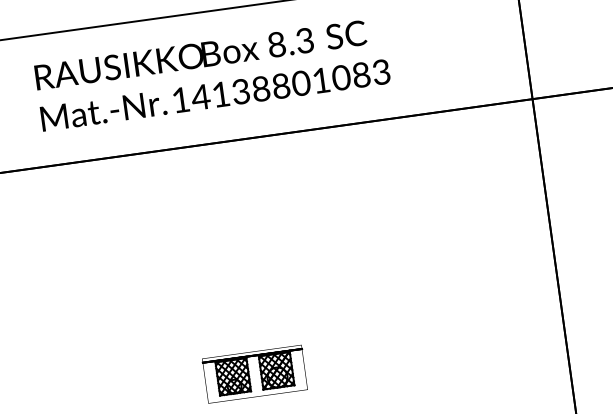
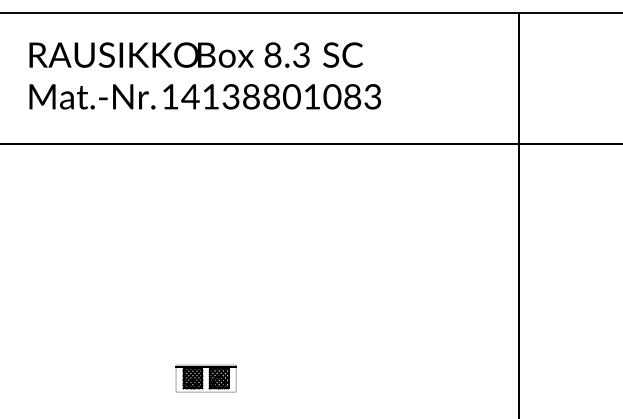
part: (254, 374) -> (205, 378), size x0.6

